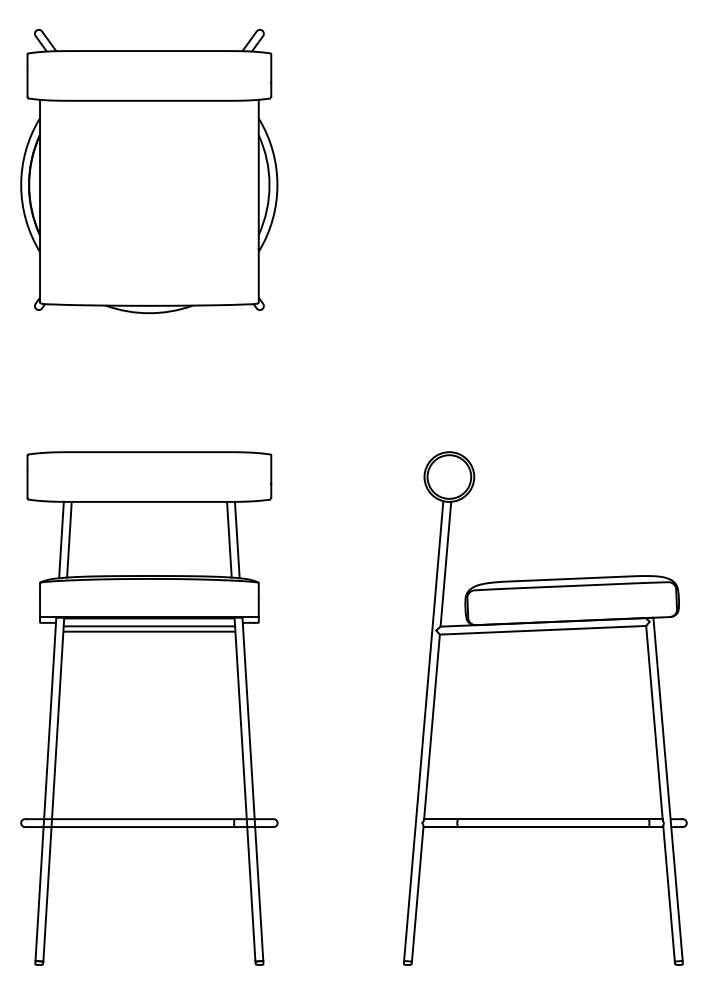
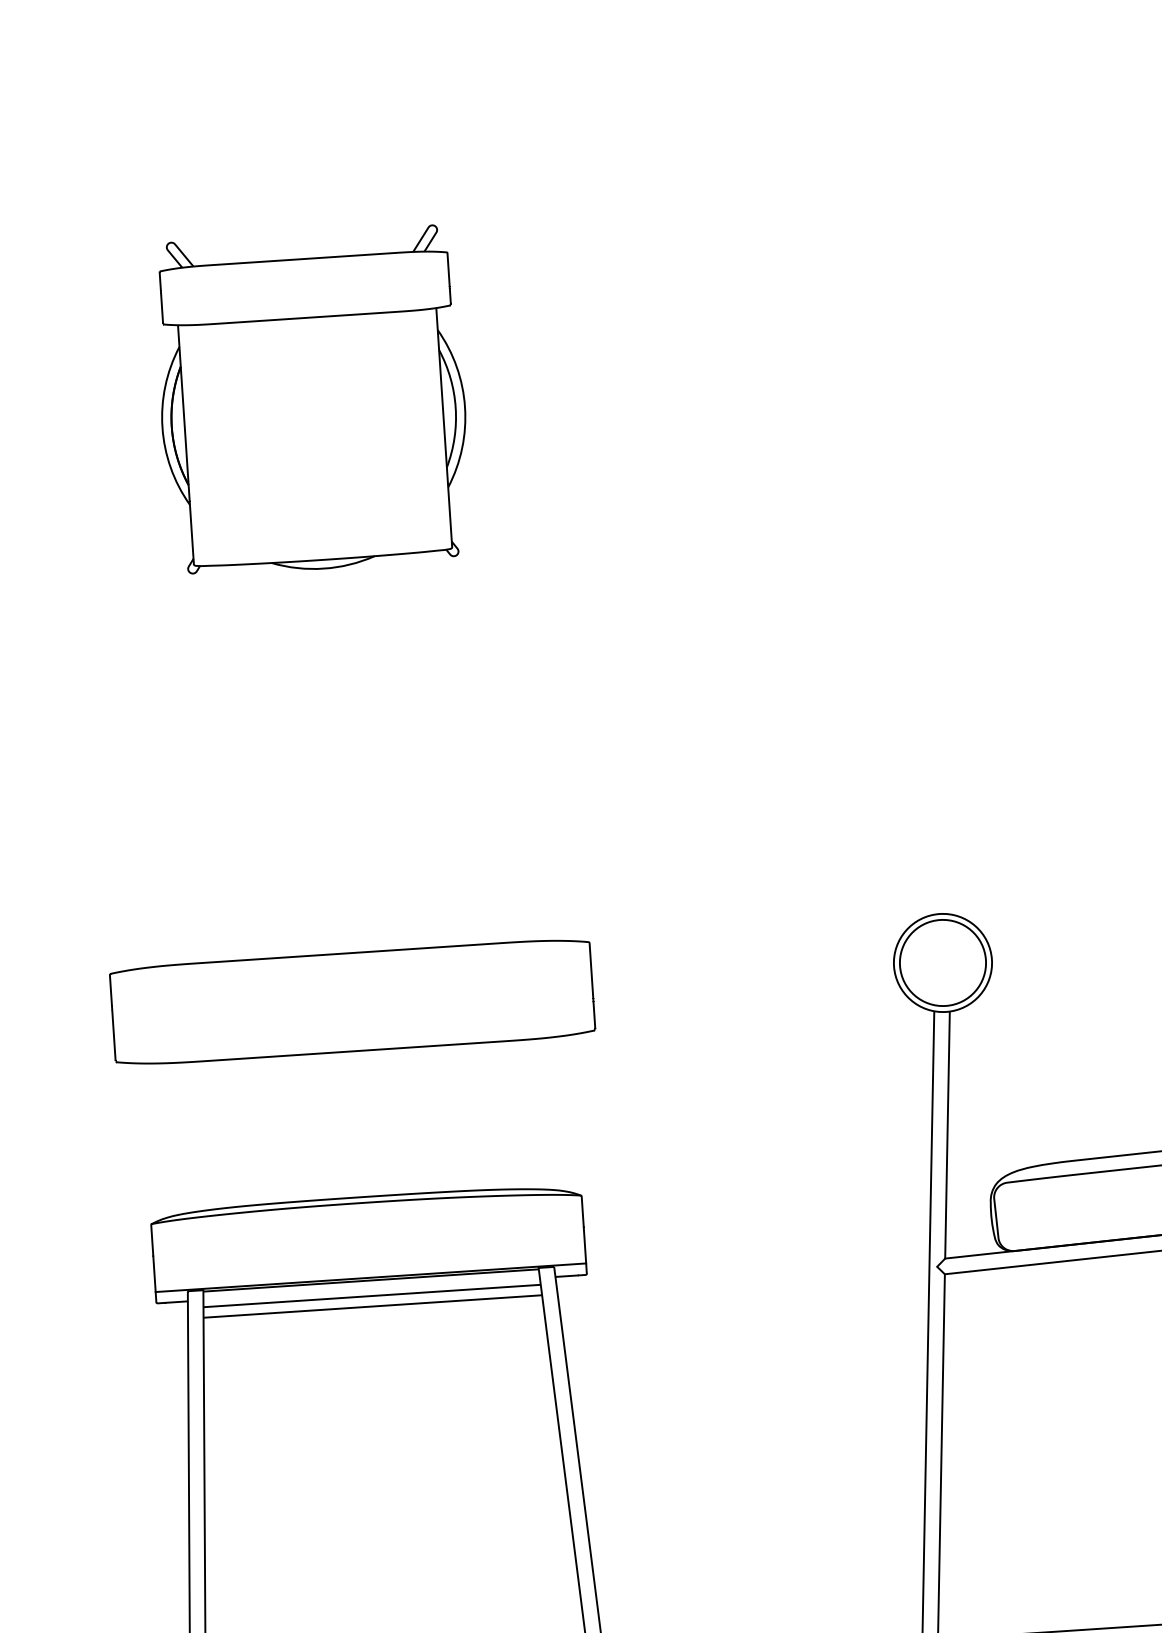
part: (149, 171) -> (312, 400), size x0.6
line: (61, 539) -> (187, 1136), removed
line: (69, 539) -> (203, 1135), removed
line: (229, 539) -> (518, 1114), removed
line: (236, 539) -> (532, 1113), removed

